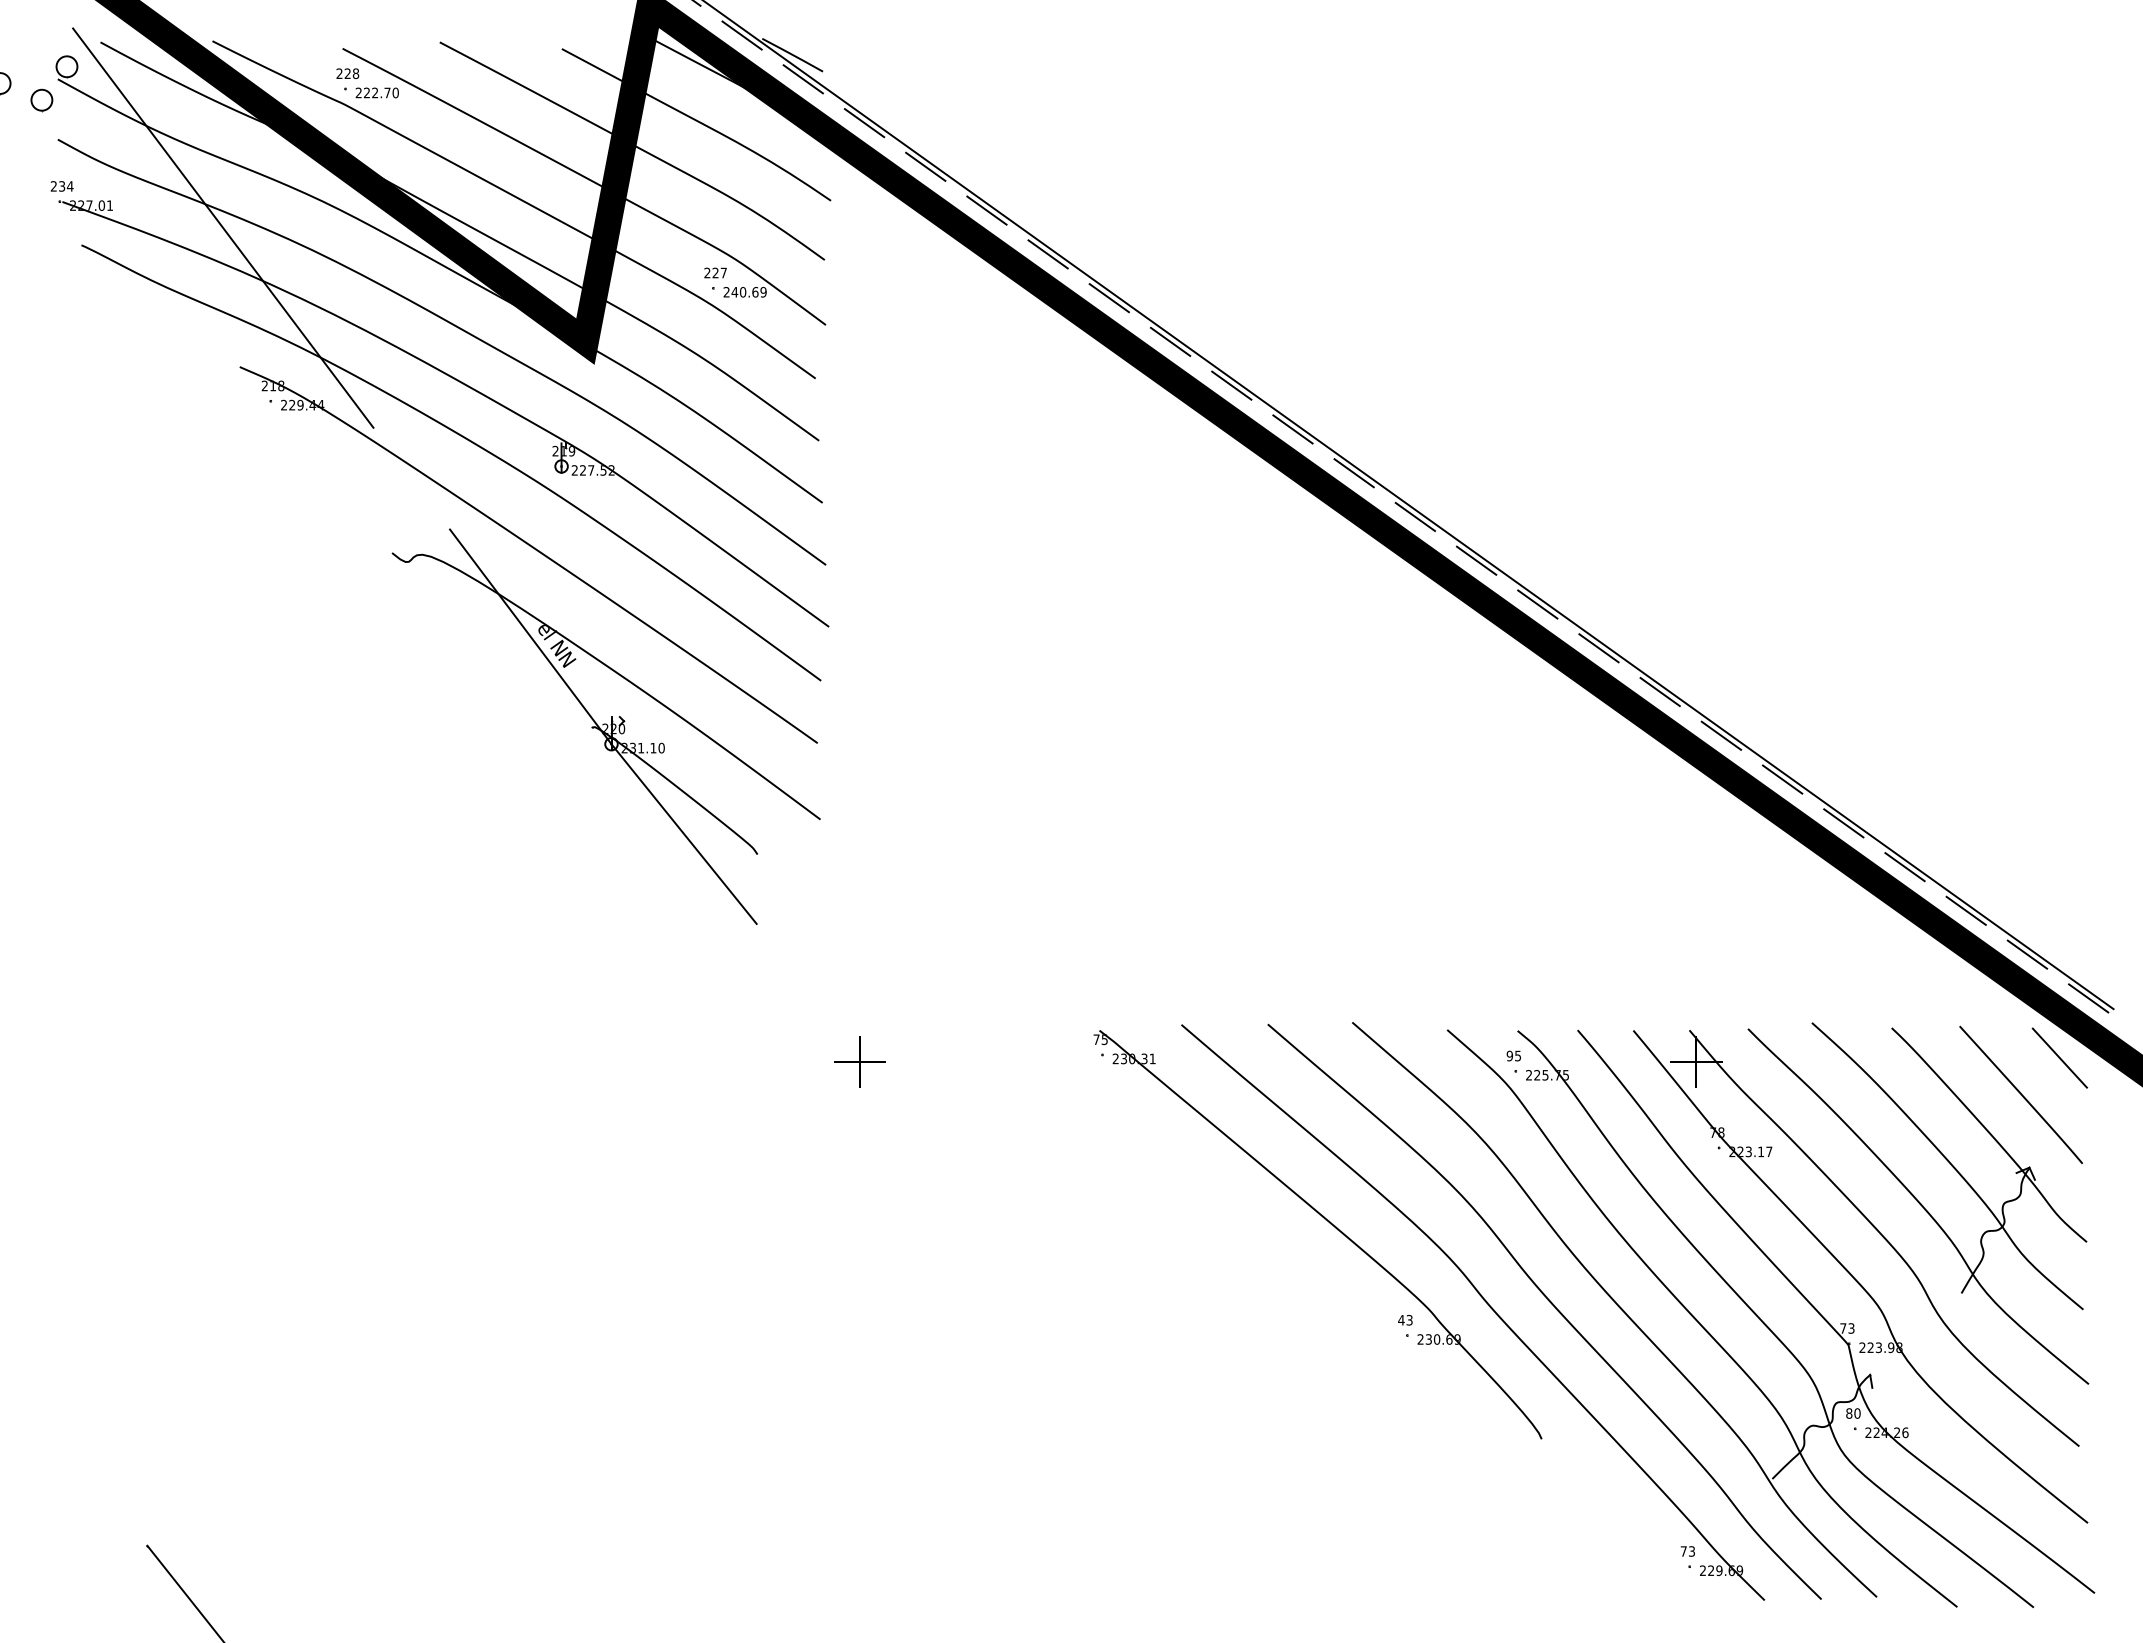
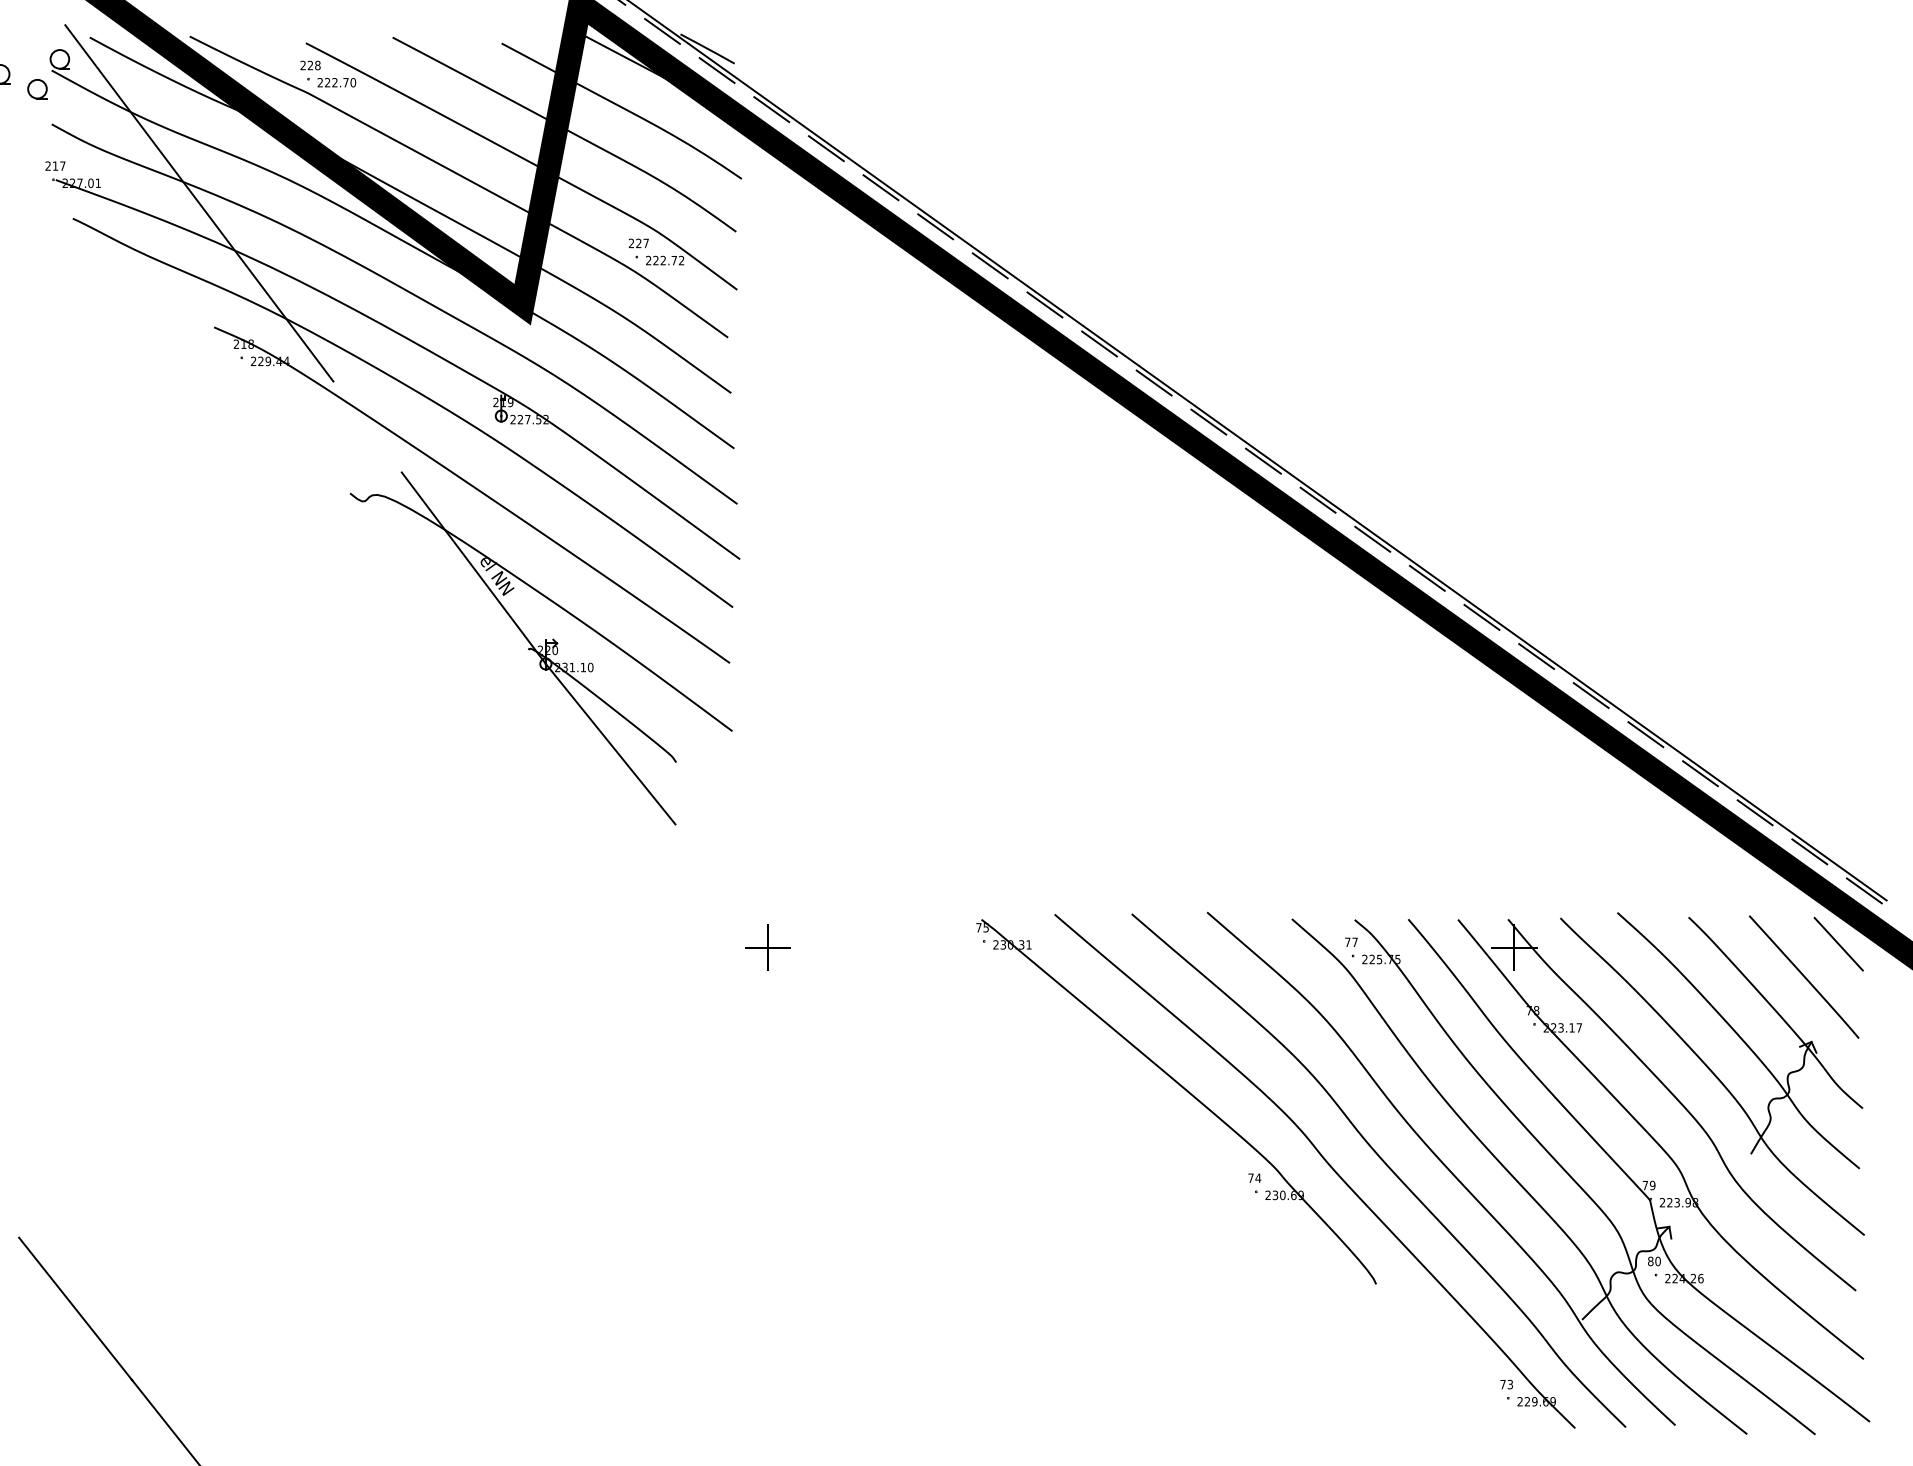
text: (66, 186) -> (59, 166), 234 -> 217
text: (748, 291) -> (668, 259), 240.69 -> 222.72
text: (1513, 1055) -> (1351, 941), 95 -> 77
text: (1405, 1320) -> (1254, 1178), 43 -> 74
text: (1851, 1328) -> (1652, 1185), 73 -> 79
line: (84, 1465) -> (75, 1307), added

